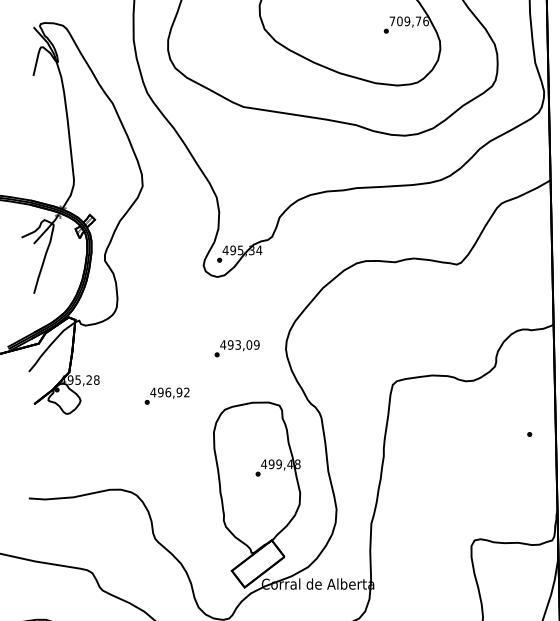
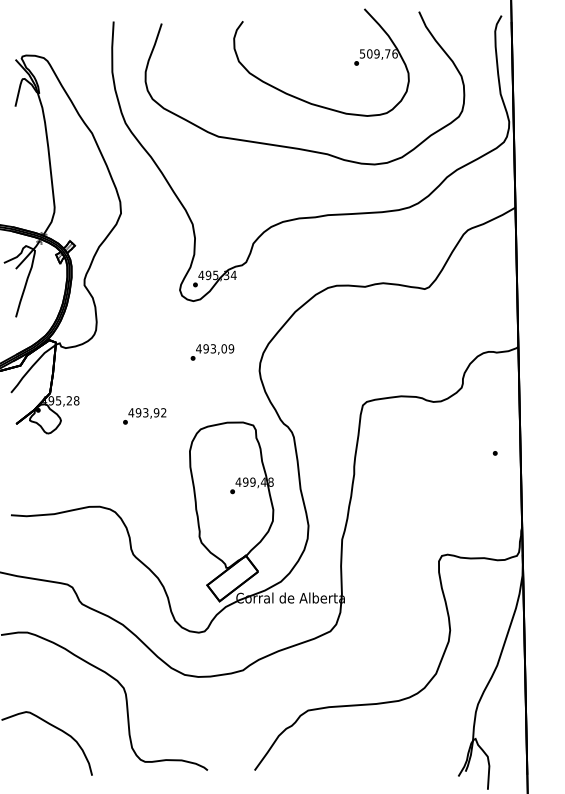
text: (392, 20) -> (362, 53), 709,76 -> 509,76
text: (237, 348) -> (212, 352), moved
text: (167, 392) -> (145, 412), 496,92 -> 493,92

